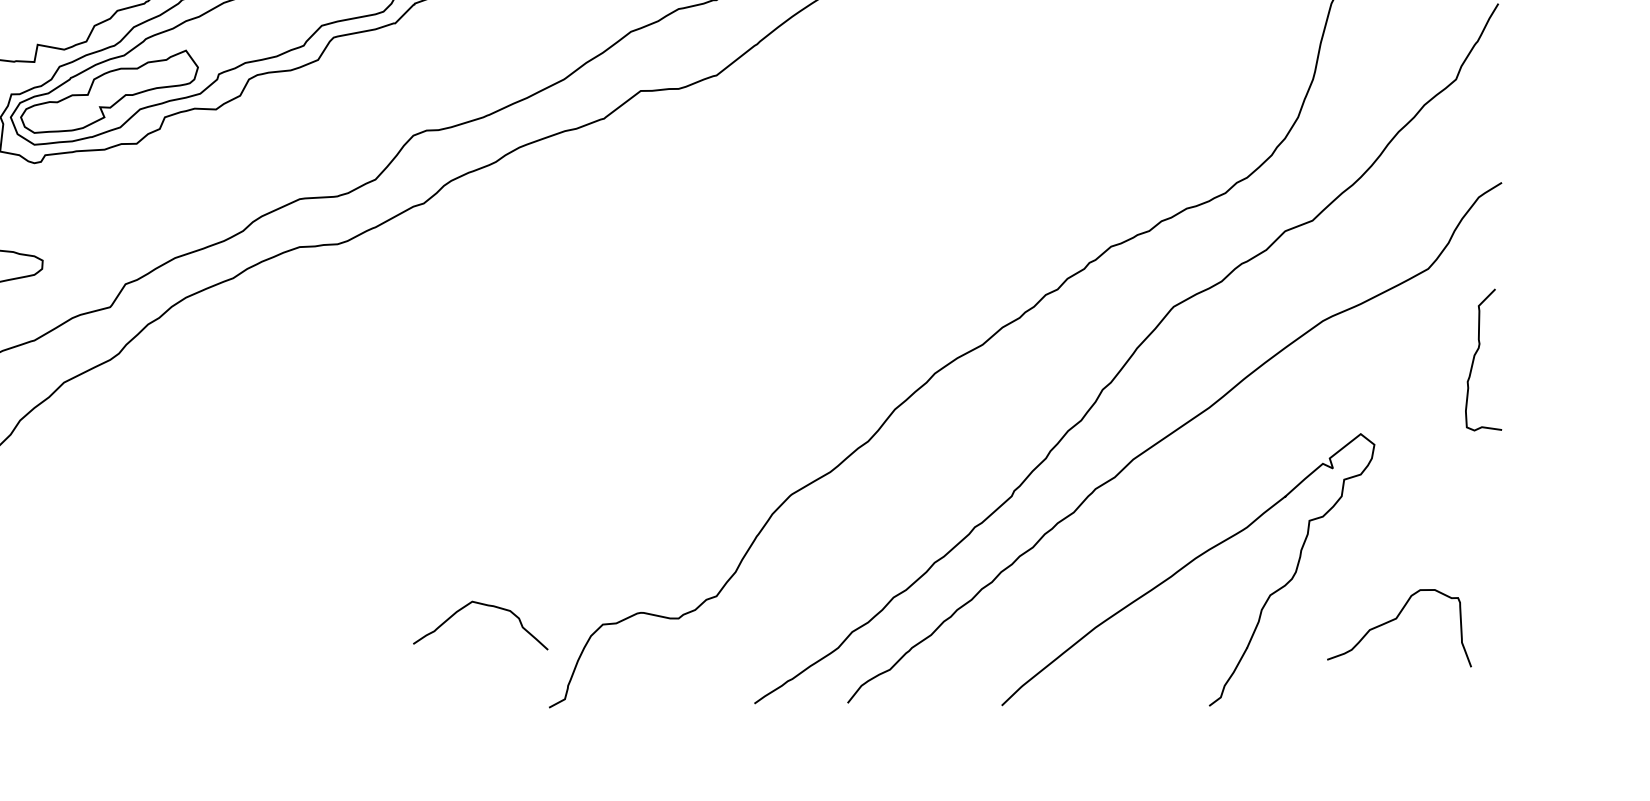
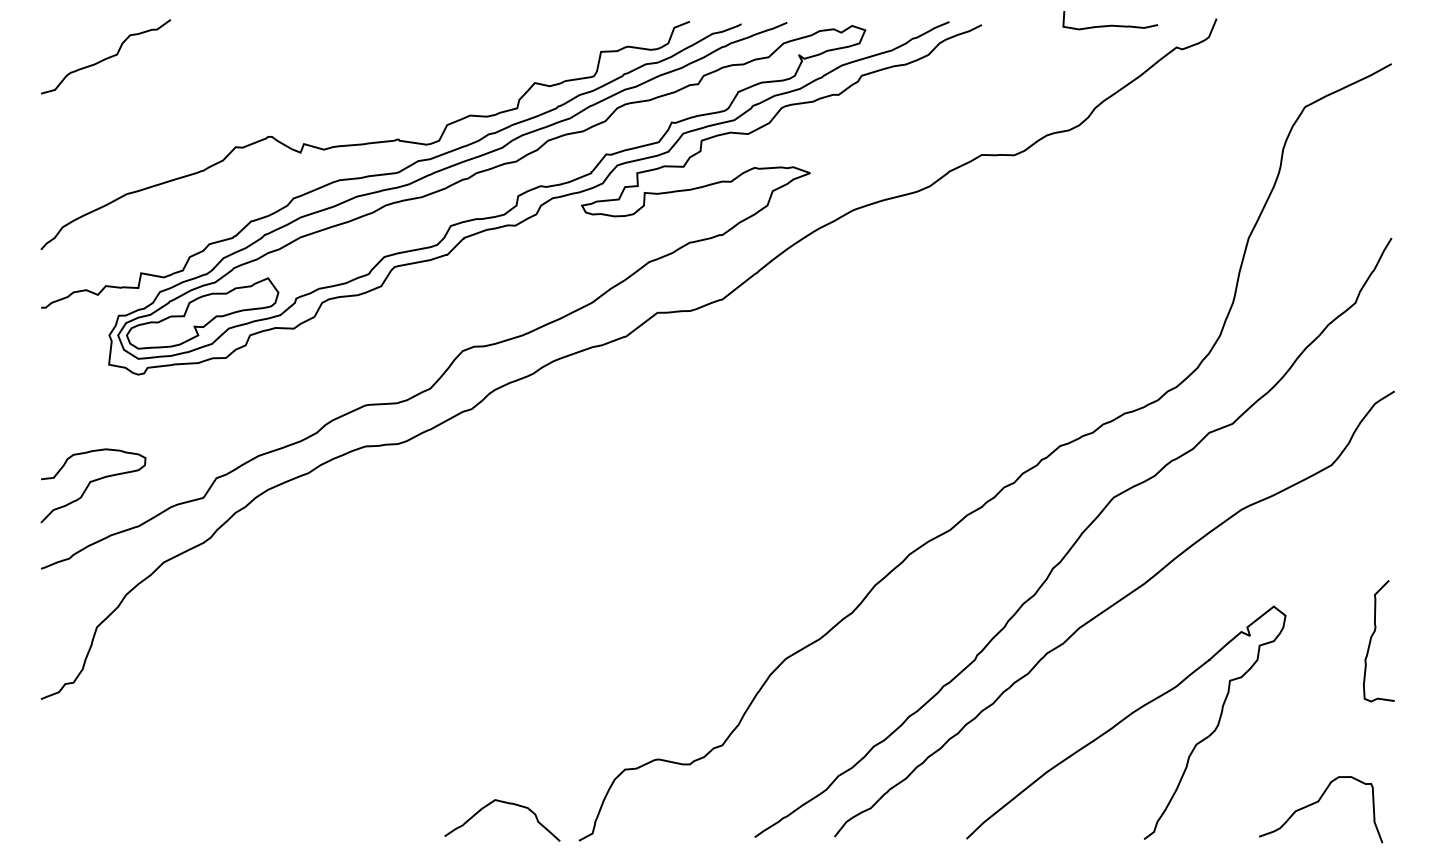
curve: (1474, 360) -> (1371, 641), moved
curve: (487, 606) -> (508, 804), moved
curve: (1396, 619) -> (1318, 802), moved

